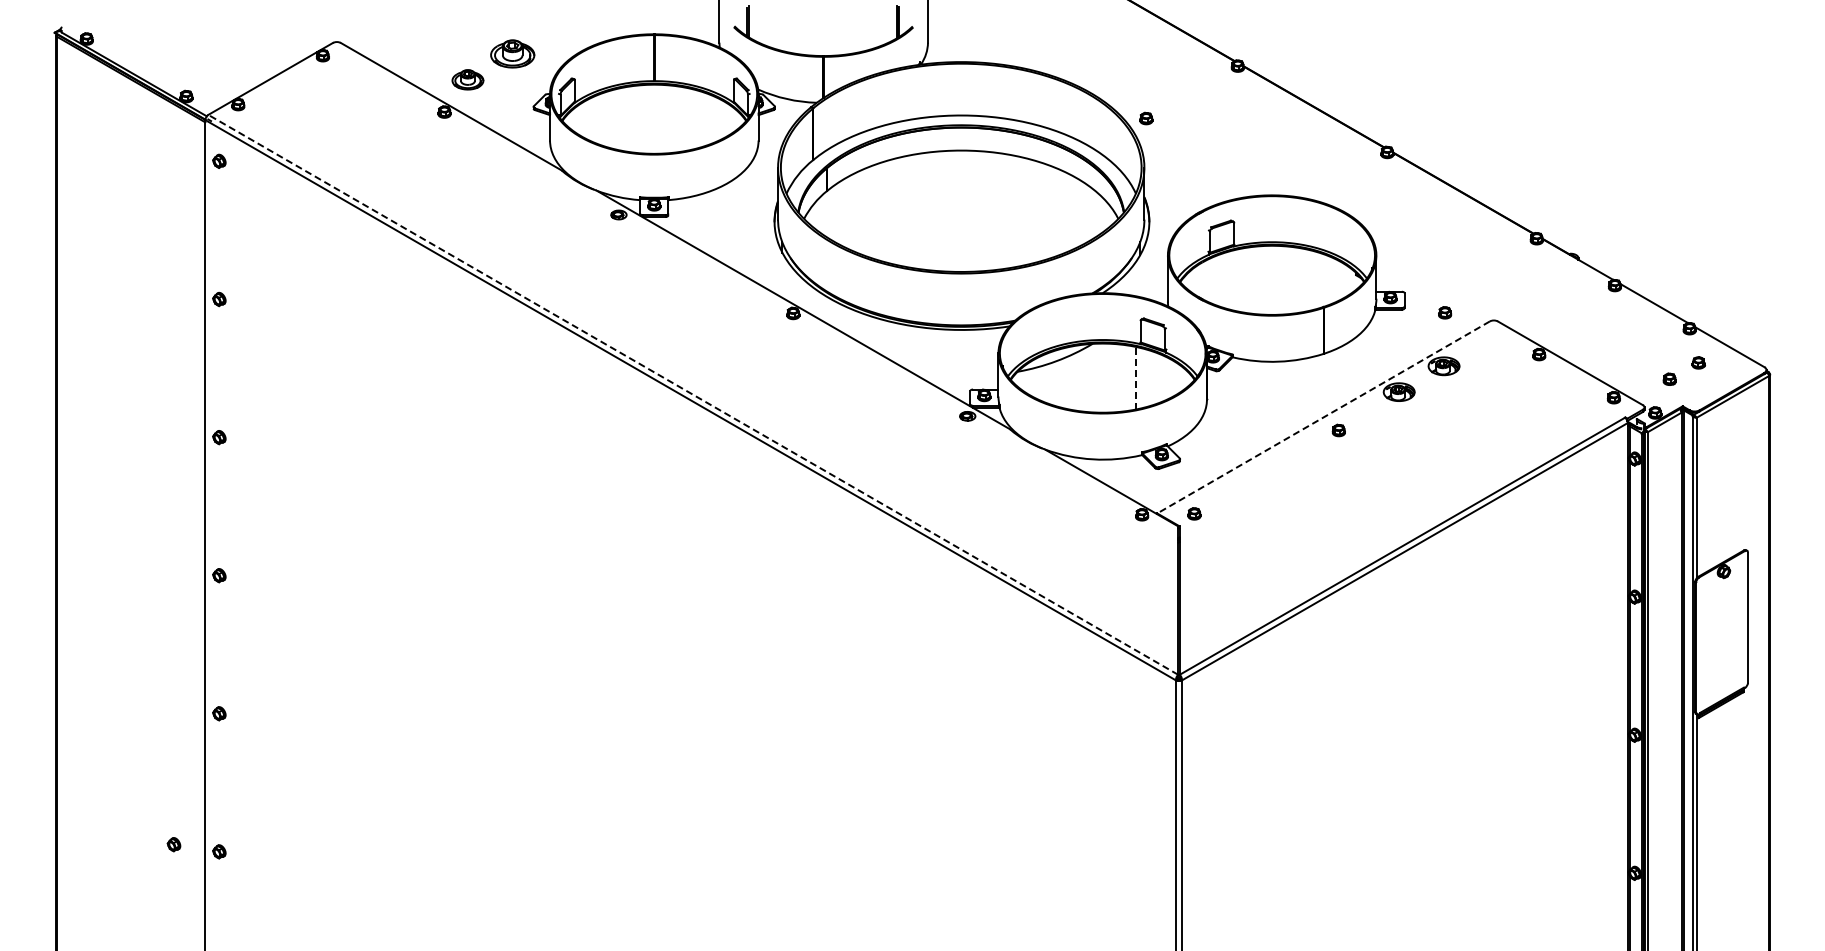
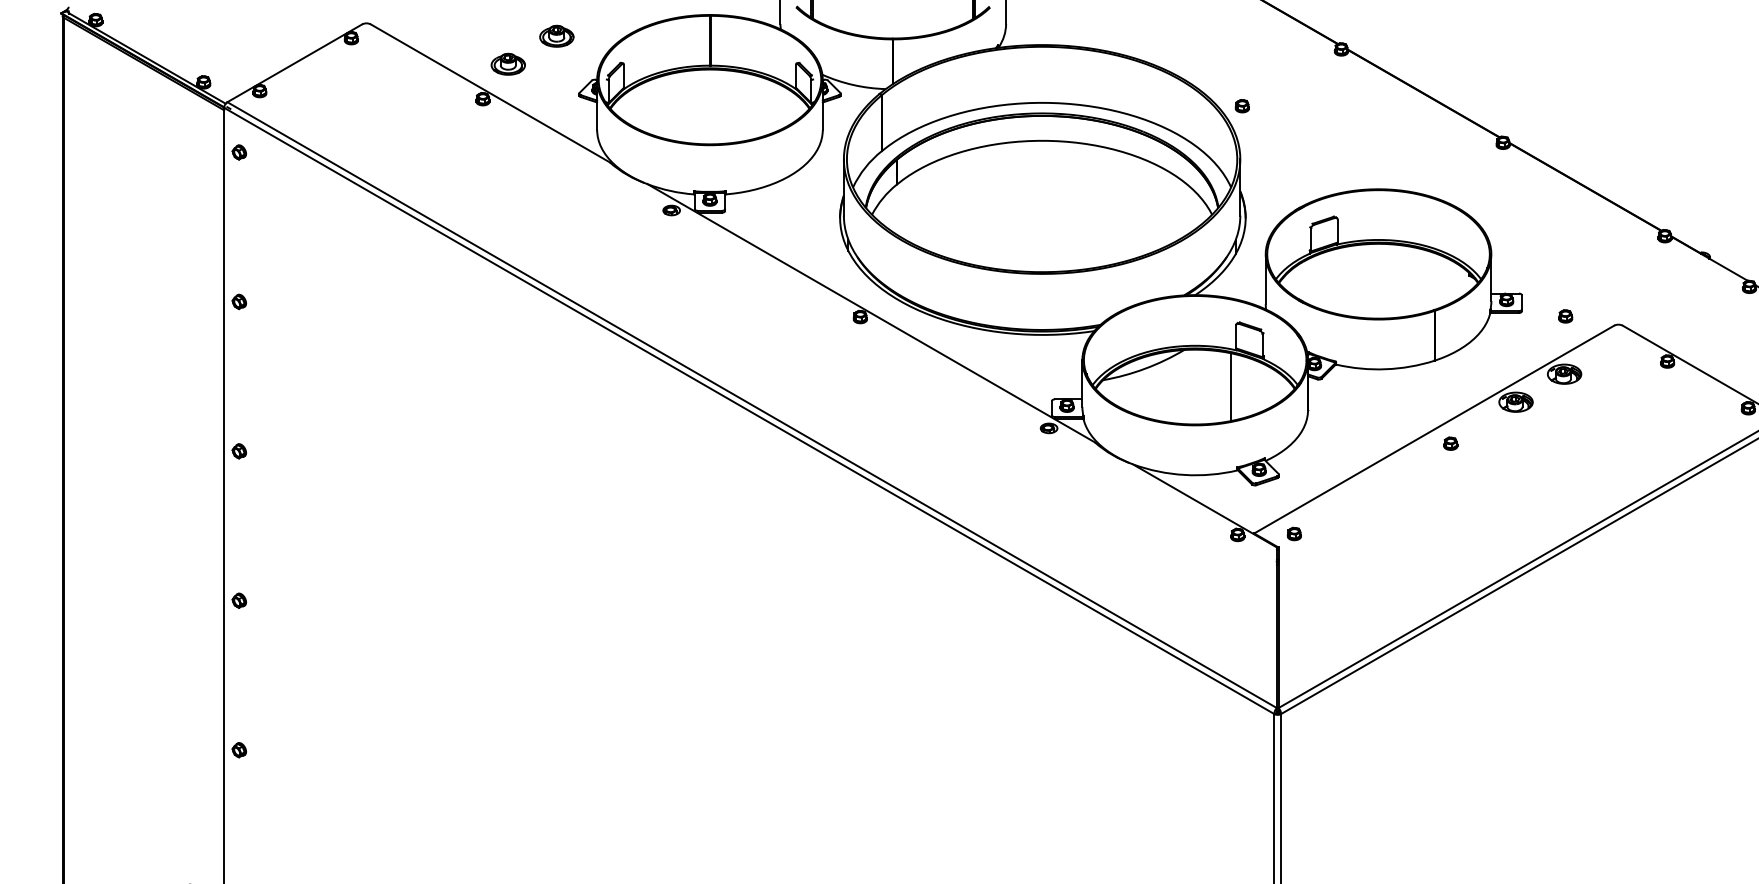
part: (512, 53) -> (556, 35), size x0.71
line: (1135, 377) -> (1230, 386), dashed -> solid
line: (693, 394) -> (752, 404), dashed -> solid
line: (1323, 417) -> (1434, 429), dashed -> solid

